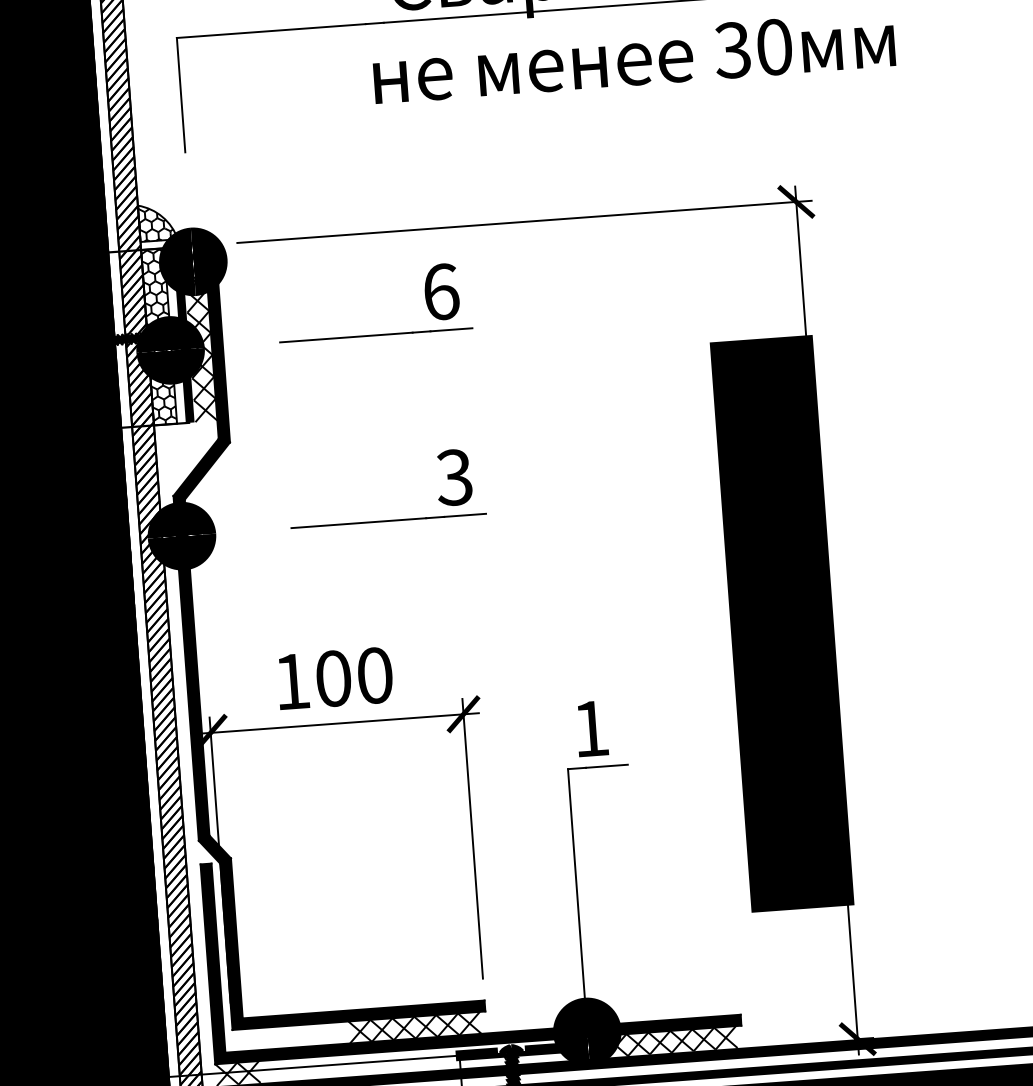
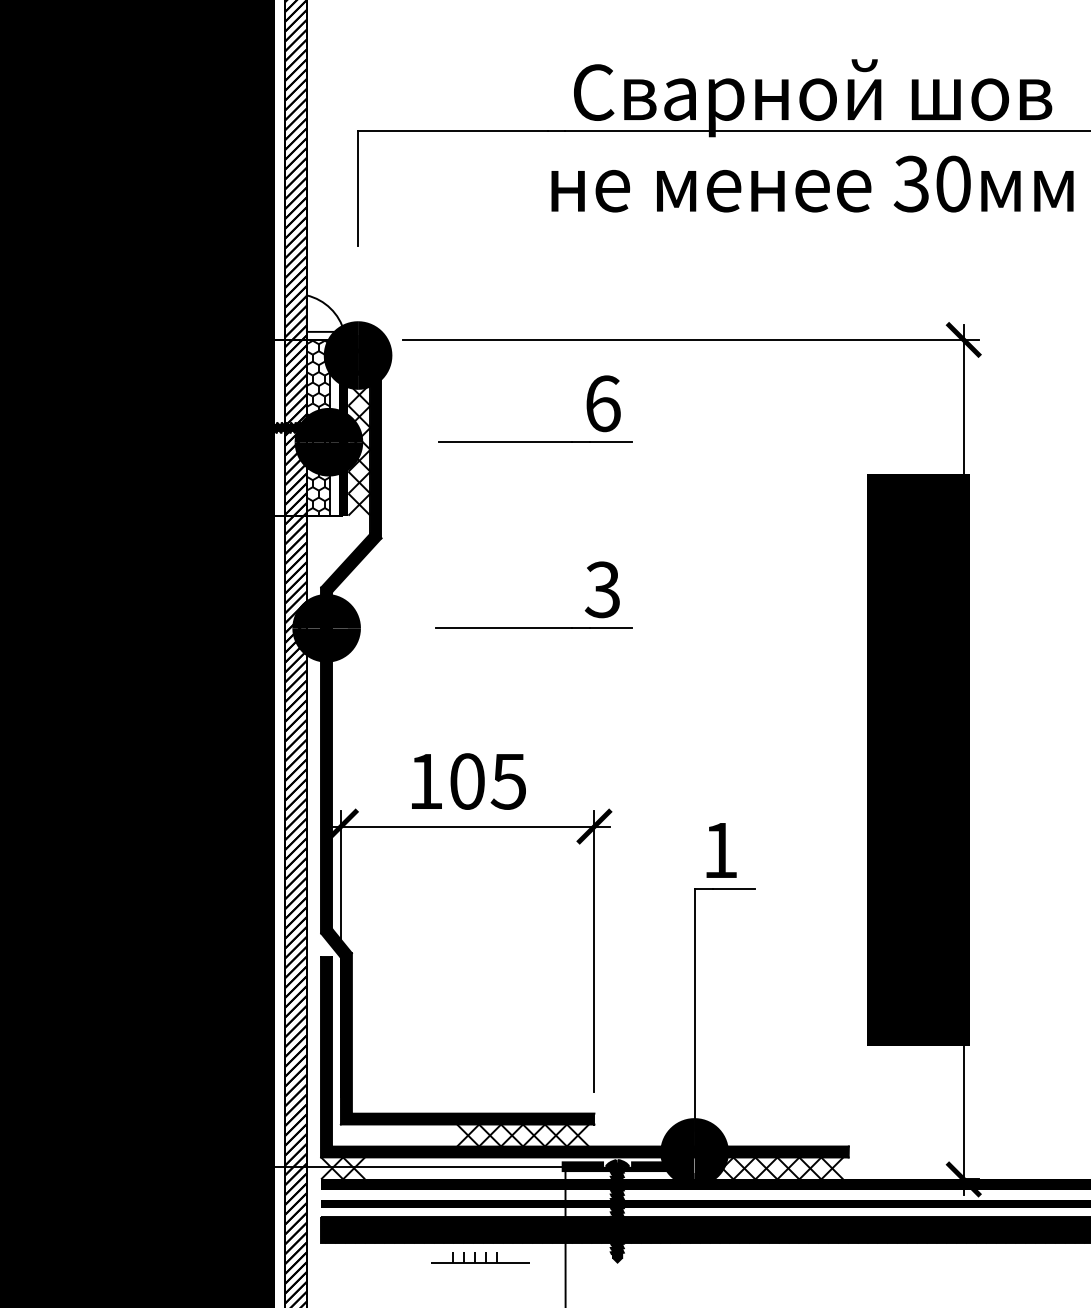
hatch: (155, 222) -> (323, 313), removed
text: (374, 675) -> (508, 781), 100 -> 105

